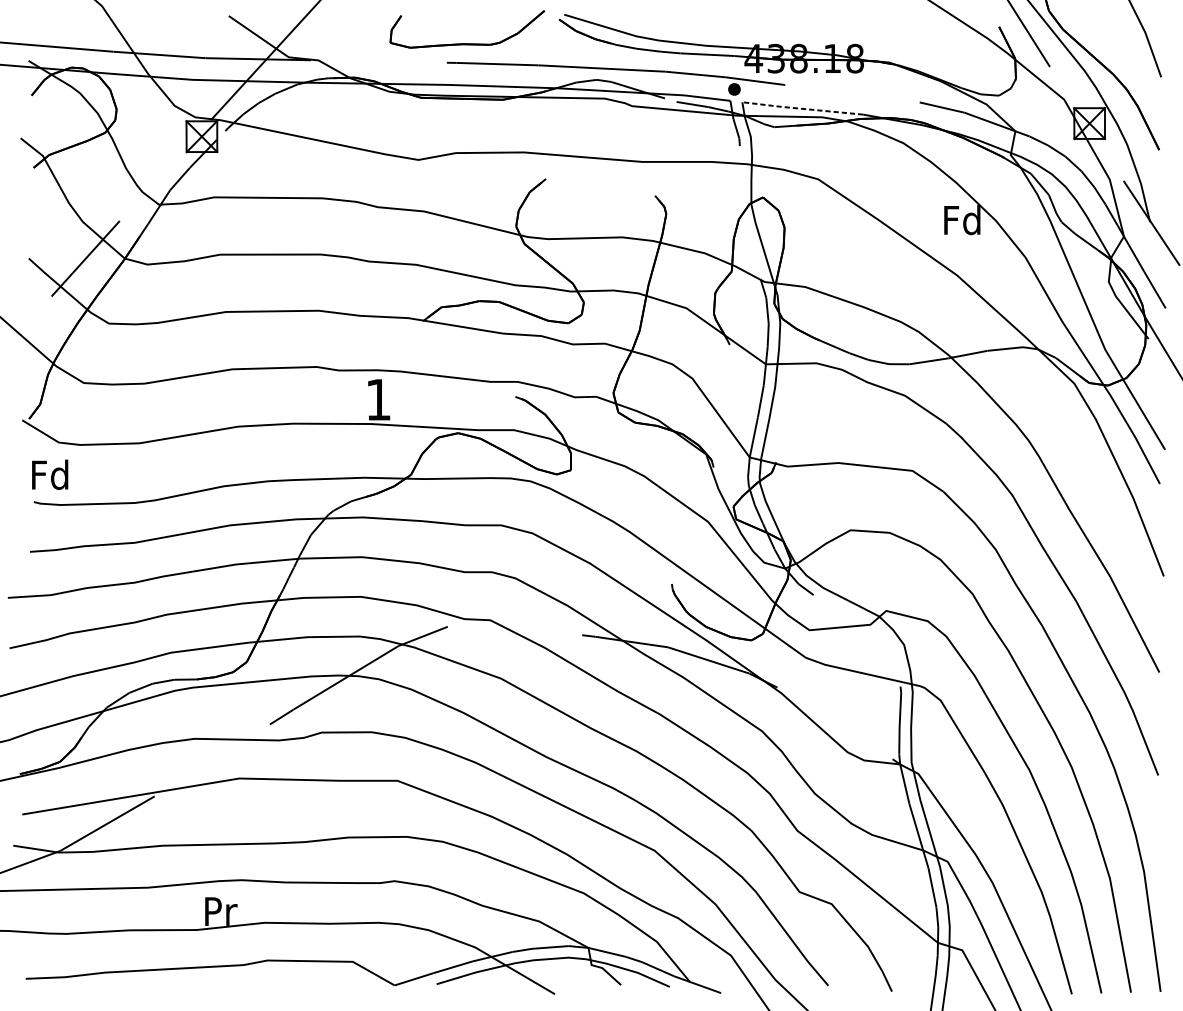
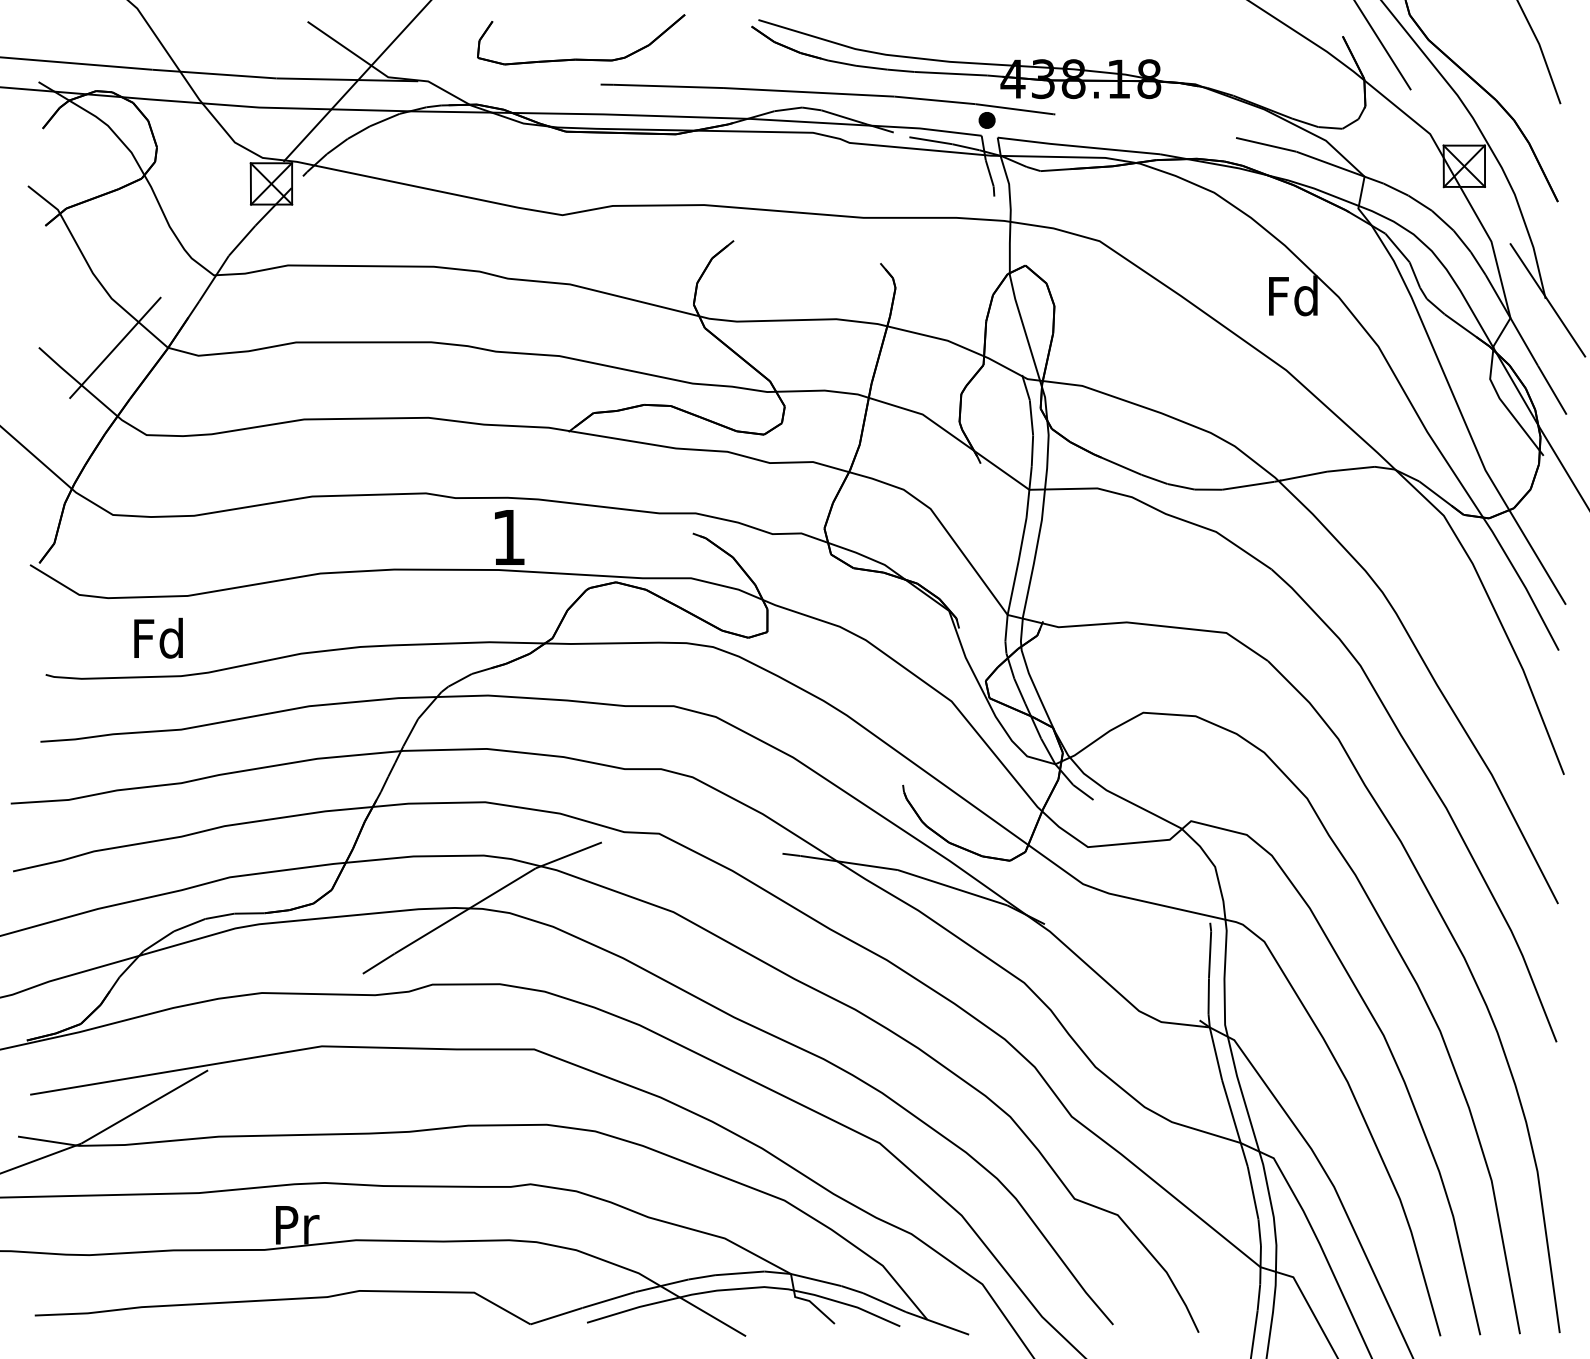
part: (467, 43) -> (581, 58), moved
line: (802, 108) -> (1078, 146), dashed -> solid
text: (50, 474) -> (158, 637), moved

